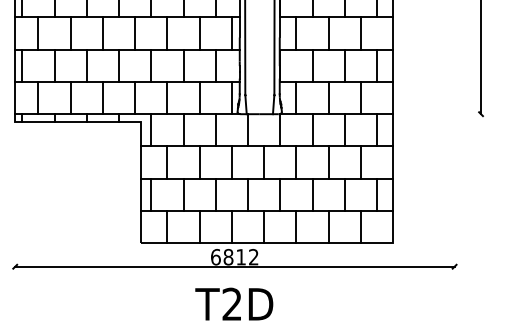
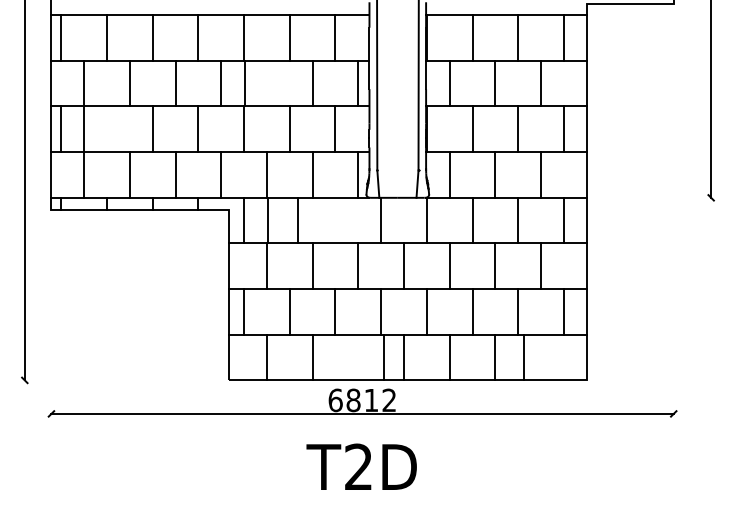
line: (167, 33) -> (244, 83), moved
line: (54, 65) -> (84, 129), moved
line: (183, 130) -> (267, 220), moved
line: (215, 130) -> (298, 220), moved
line: (232, 226) -> (384, 357), moved
line: (361, 226) -> (524, 357), moved

